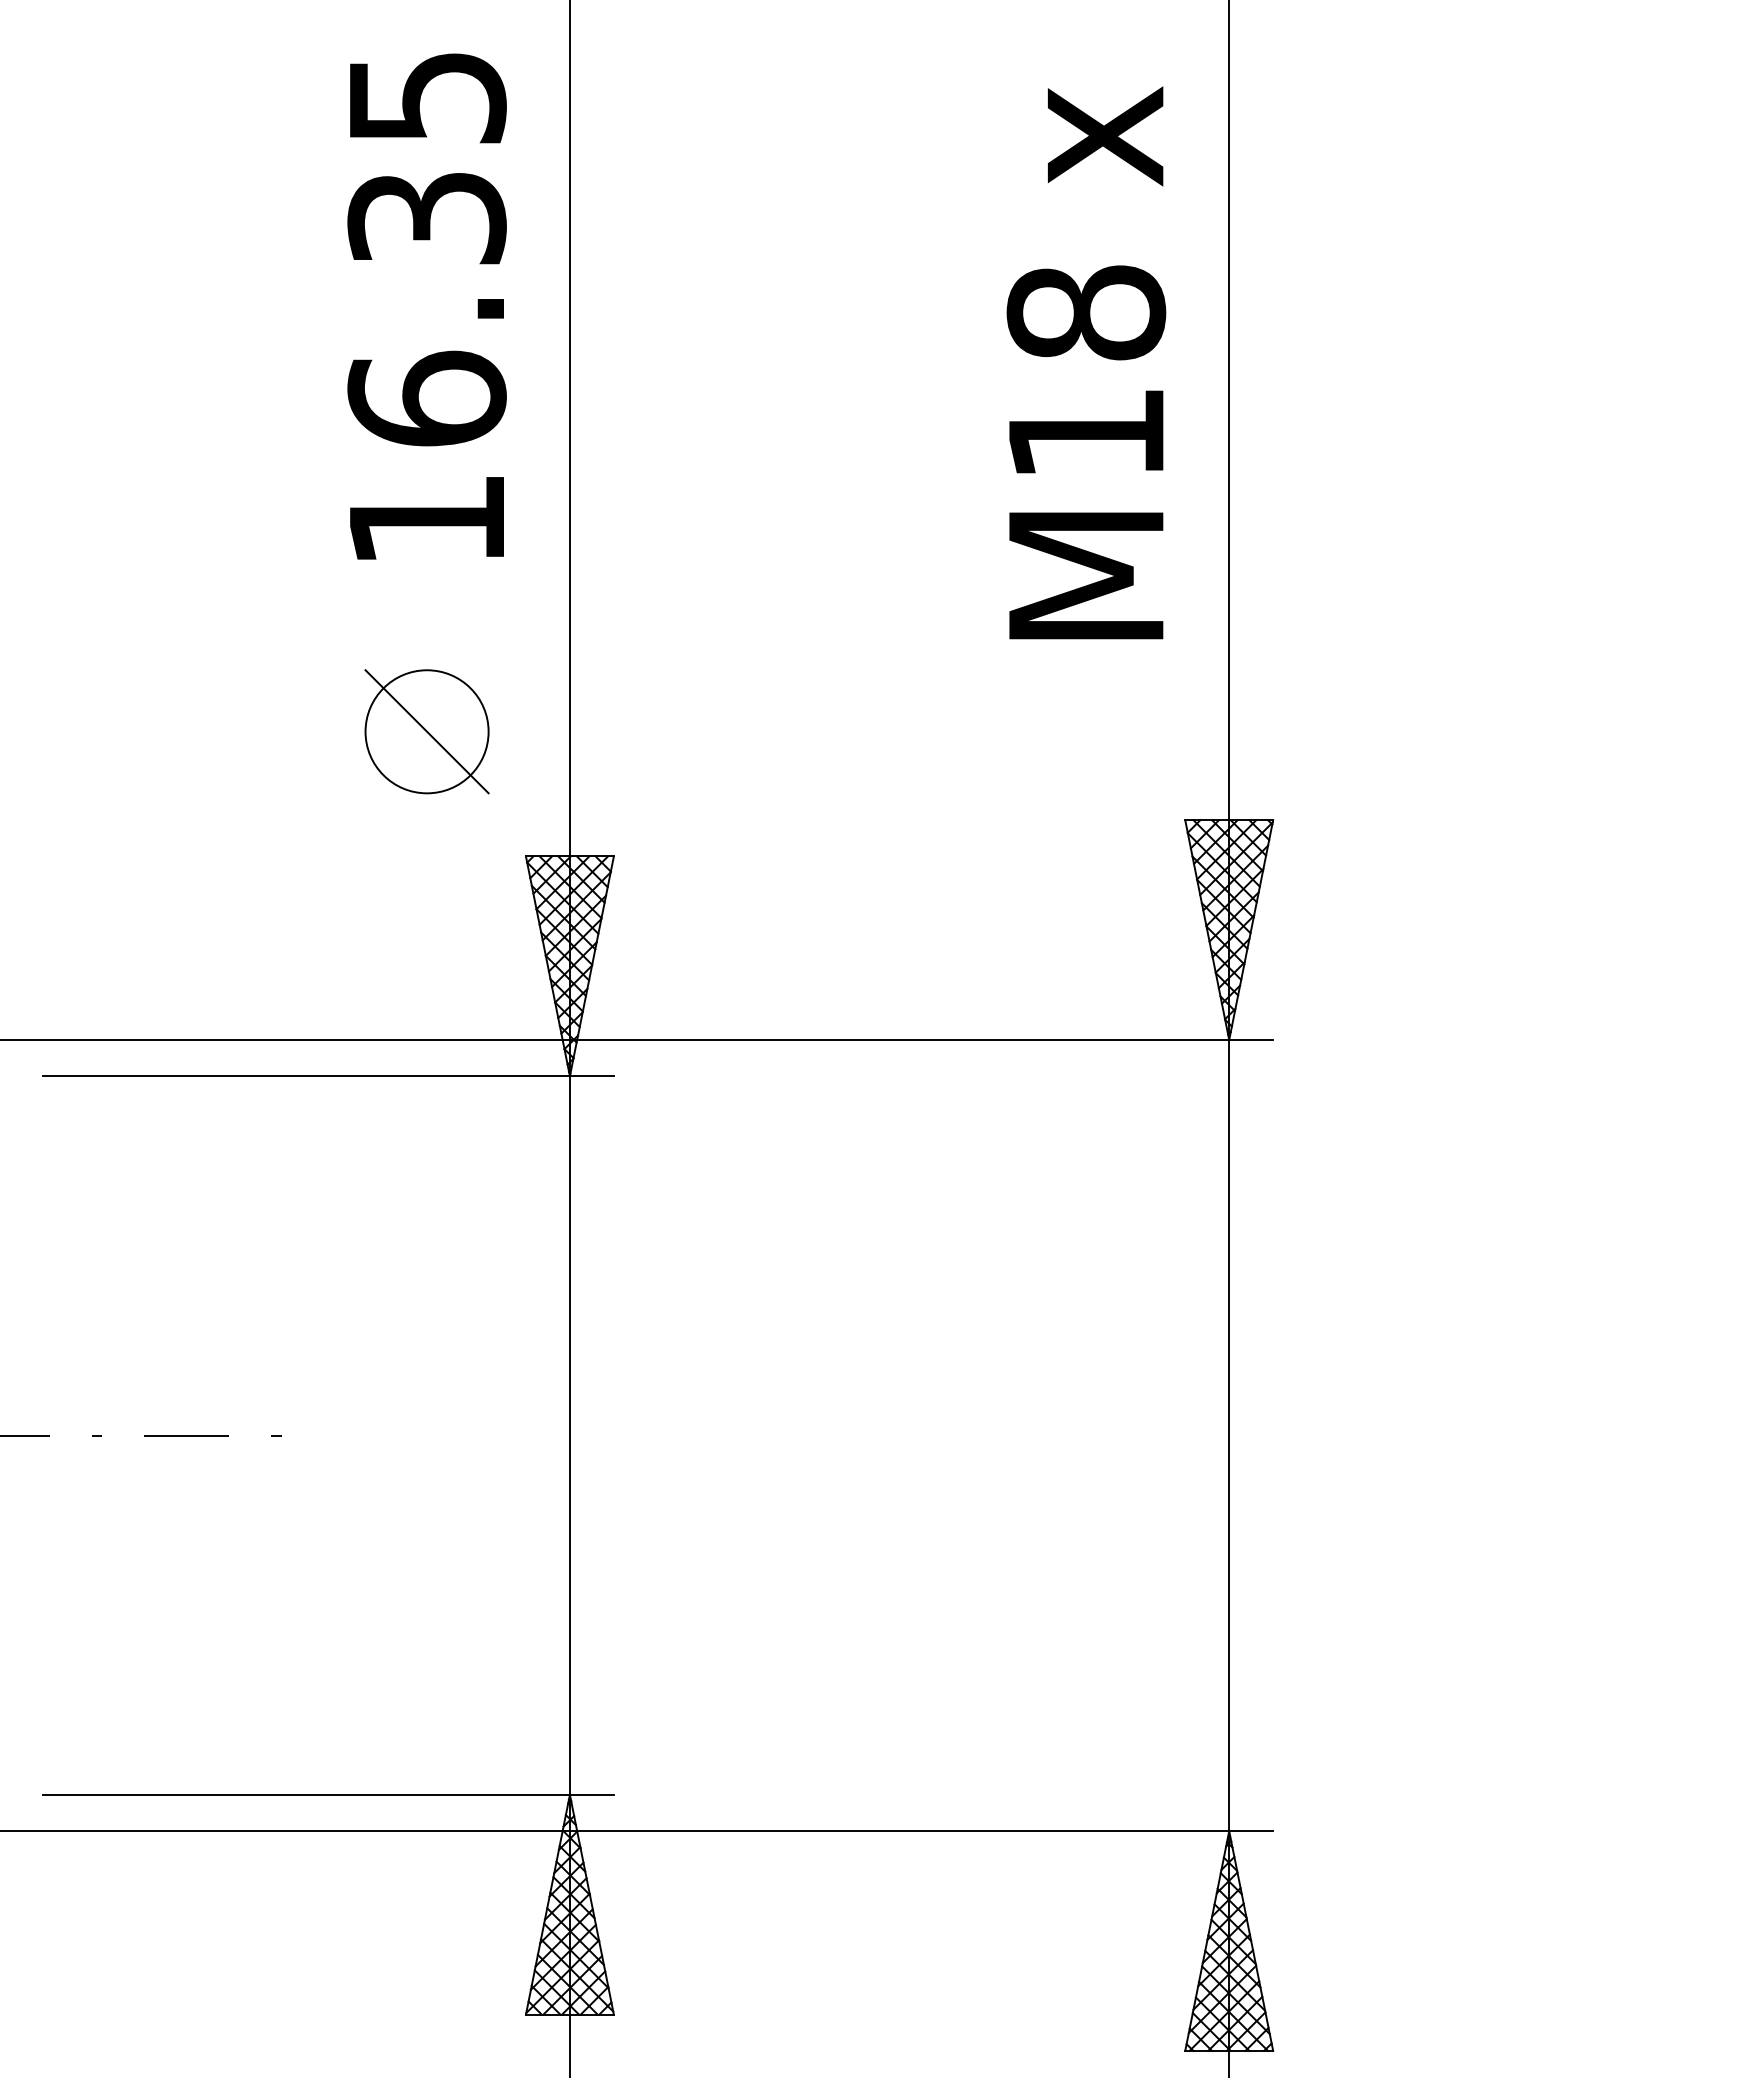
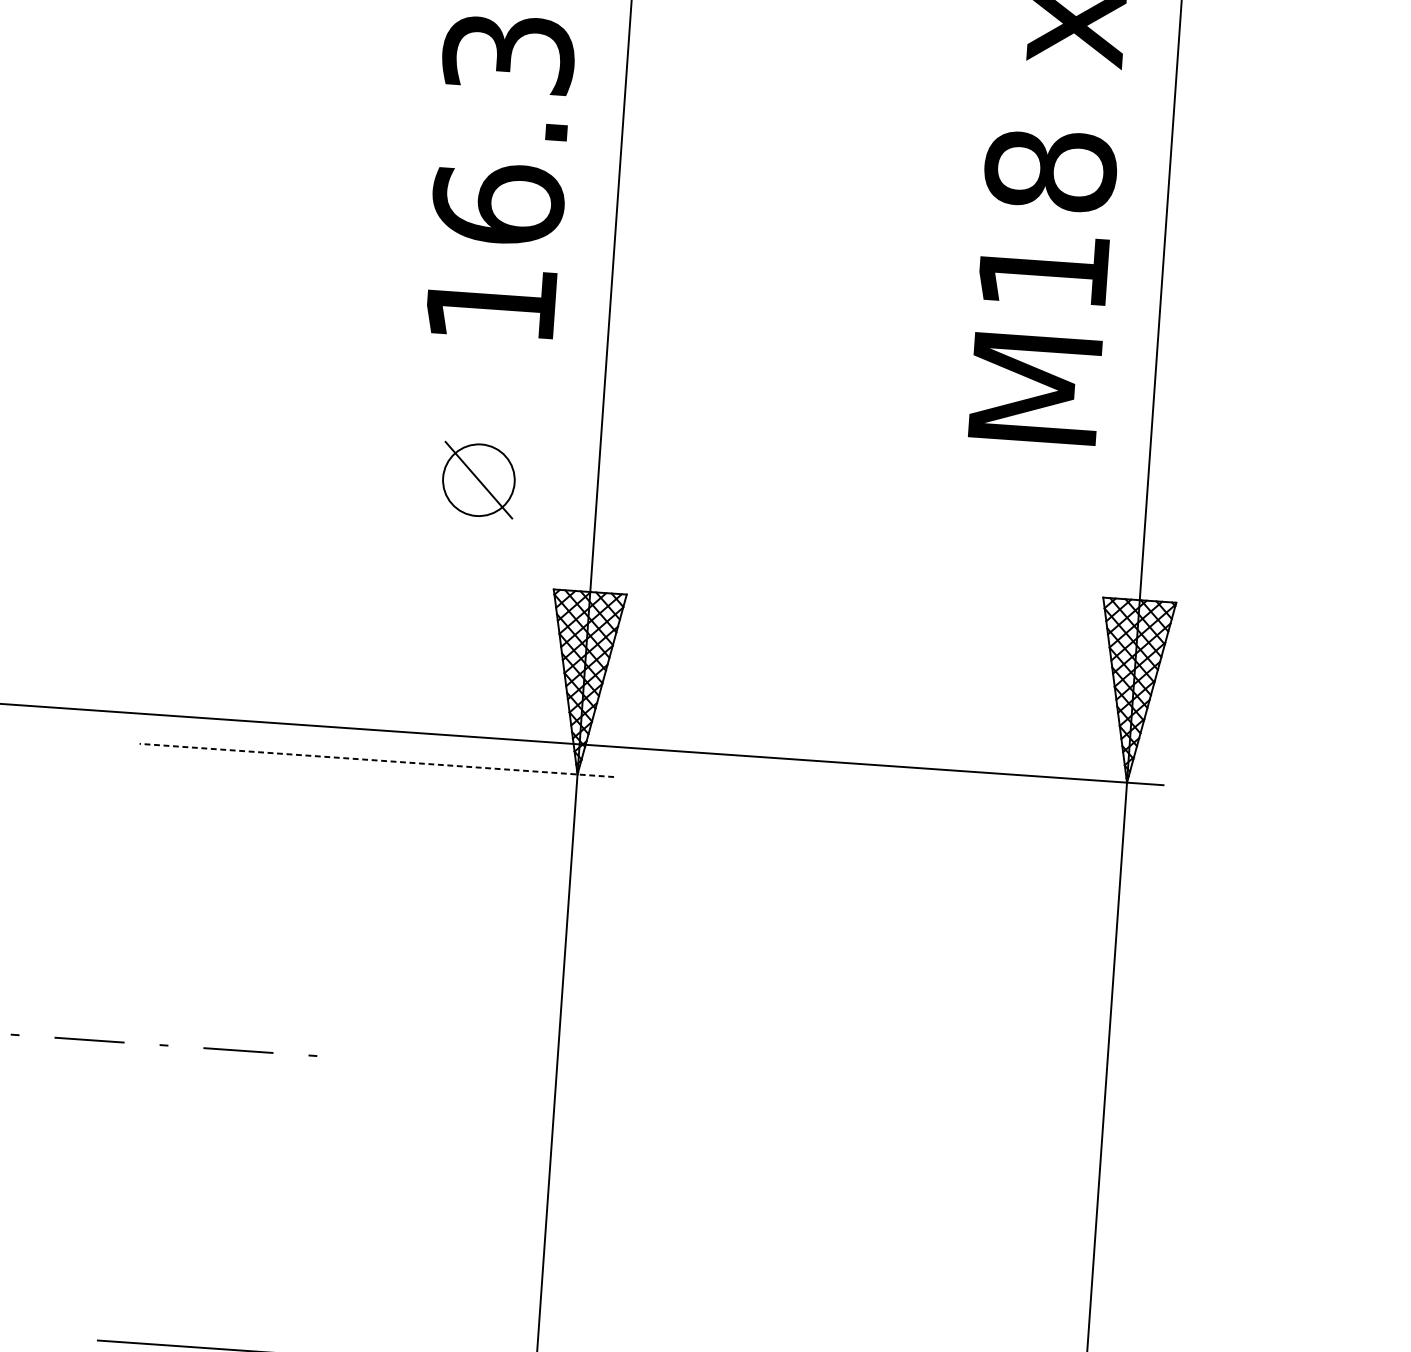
part: (426, 731) -> (478, 479), size x0.7
line: (328, 1076) -> (377, 760), solid -> dashed

